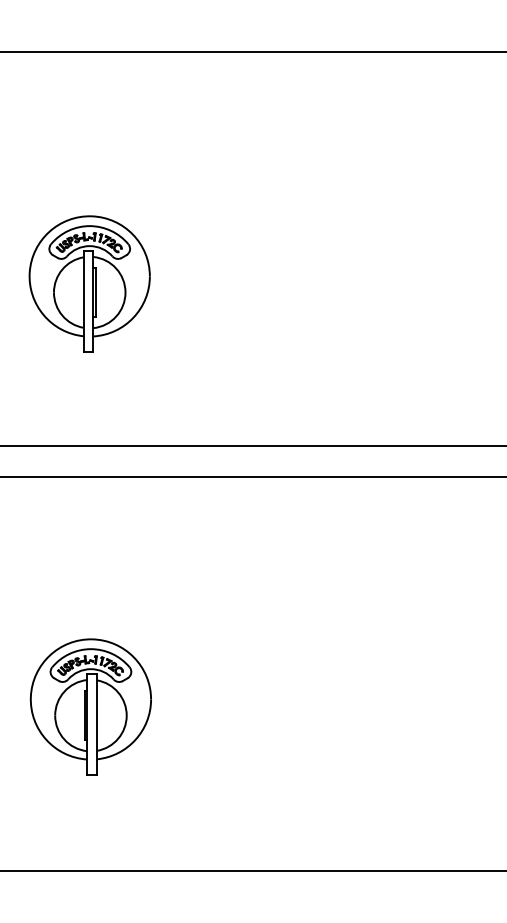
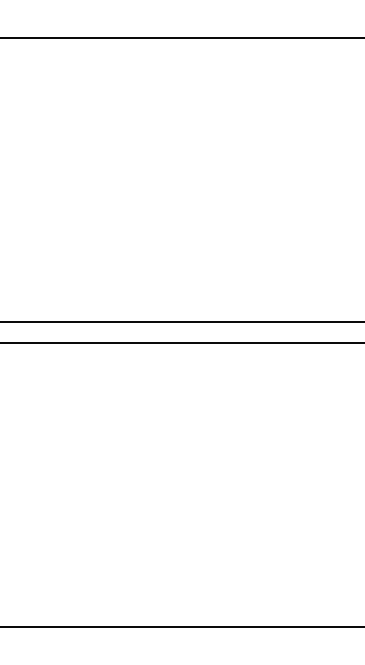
part: (89, 283) -> (64, 204), removed
part: (91, 705) -> (65, 508), removed

